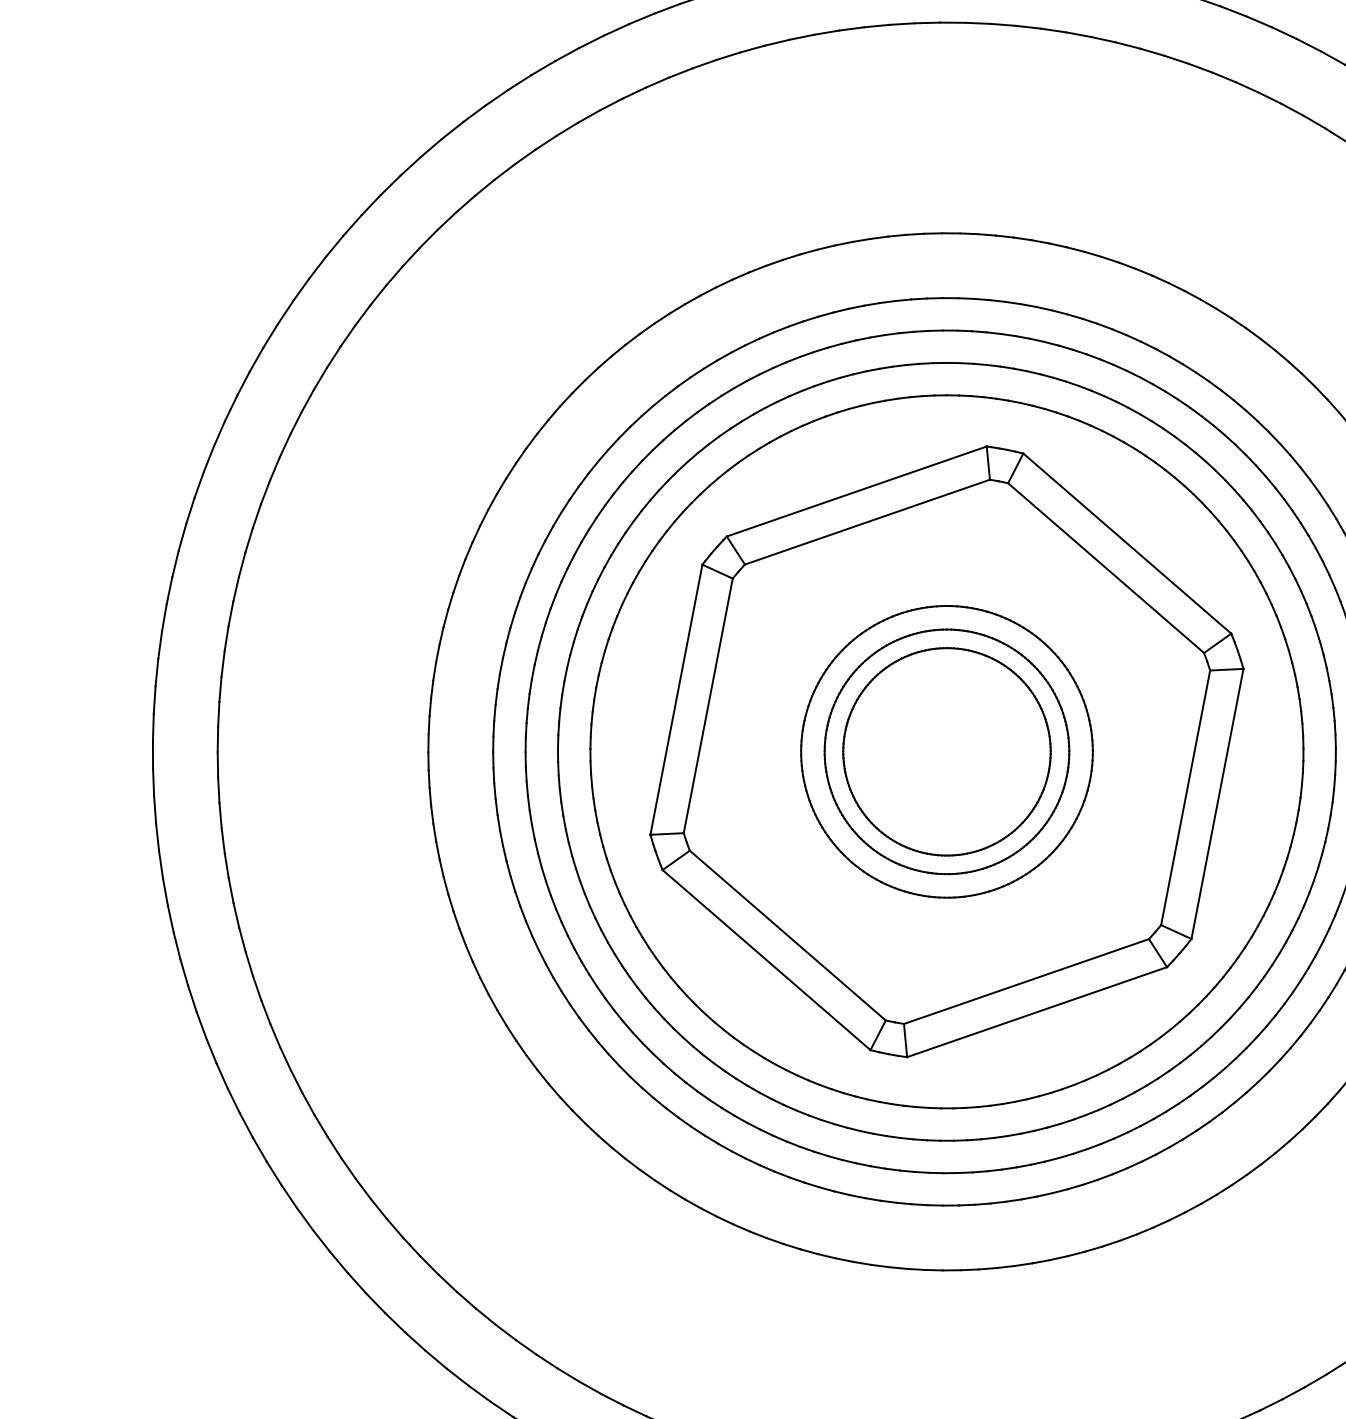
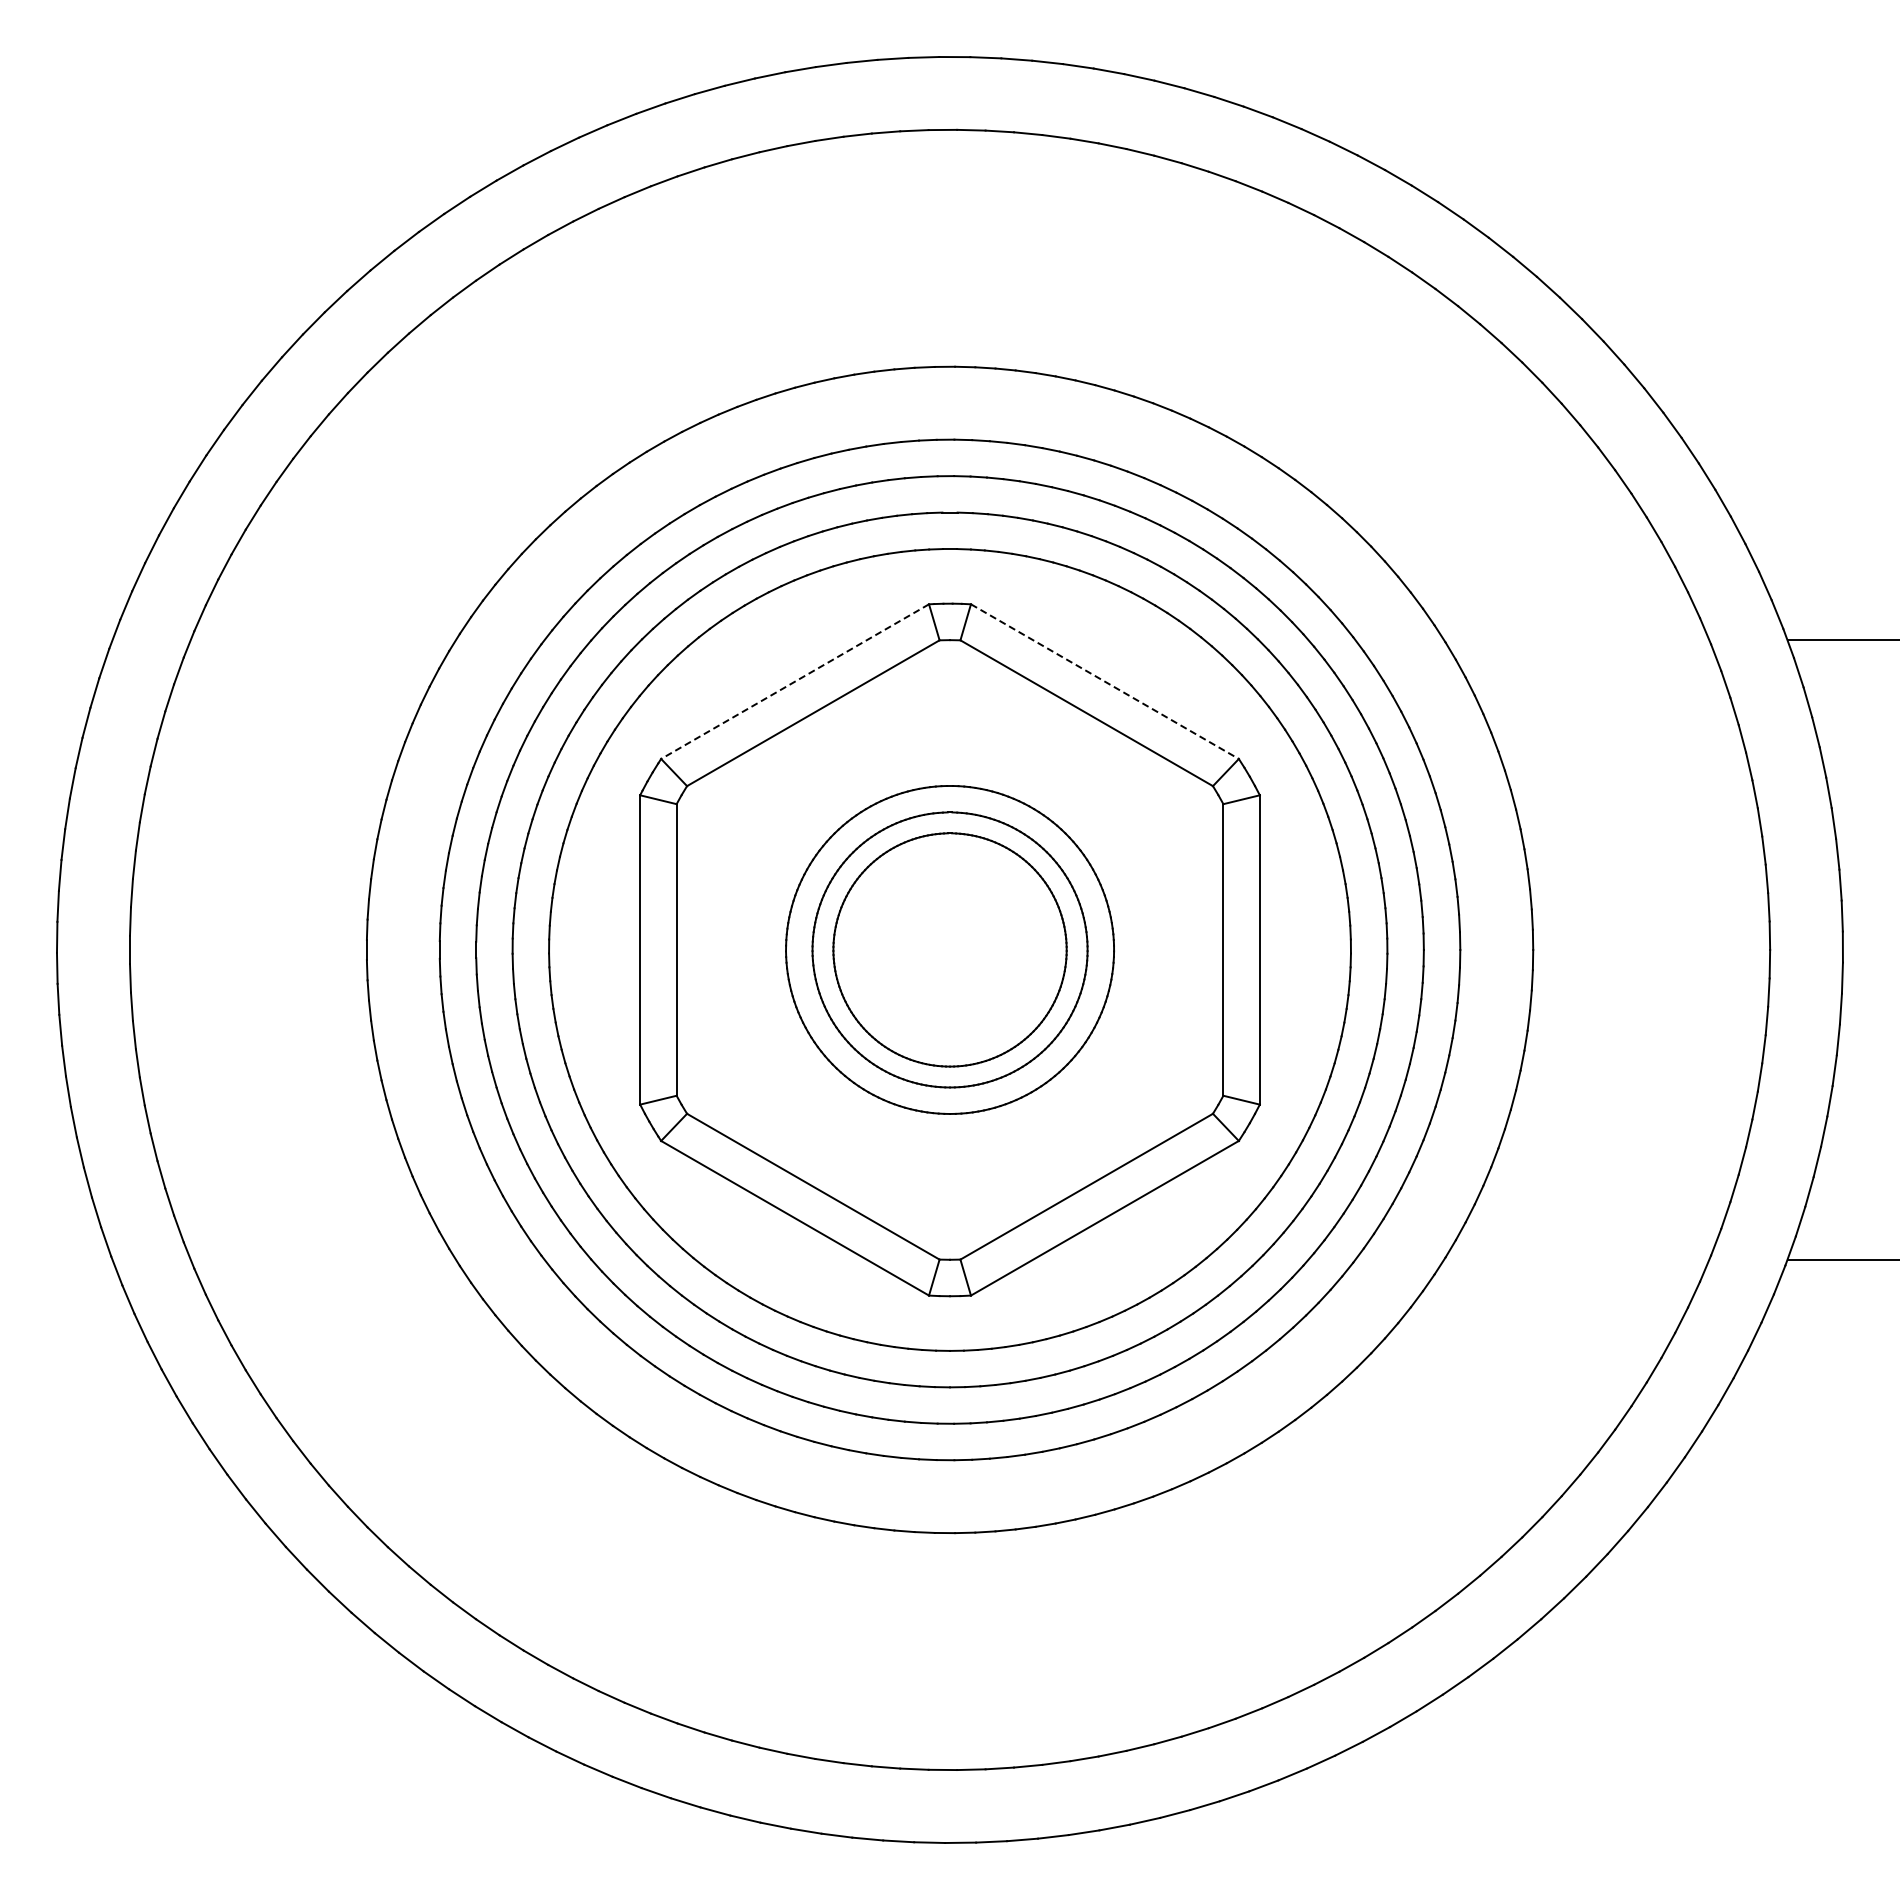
line: (857, 491) -> (795, 681), solid -> dashed
line: (1126, 543) -> (1104, 681), solid -> dashed

